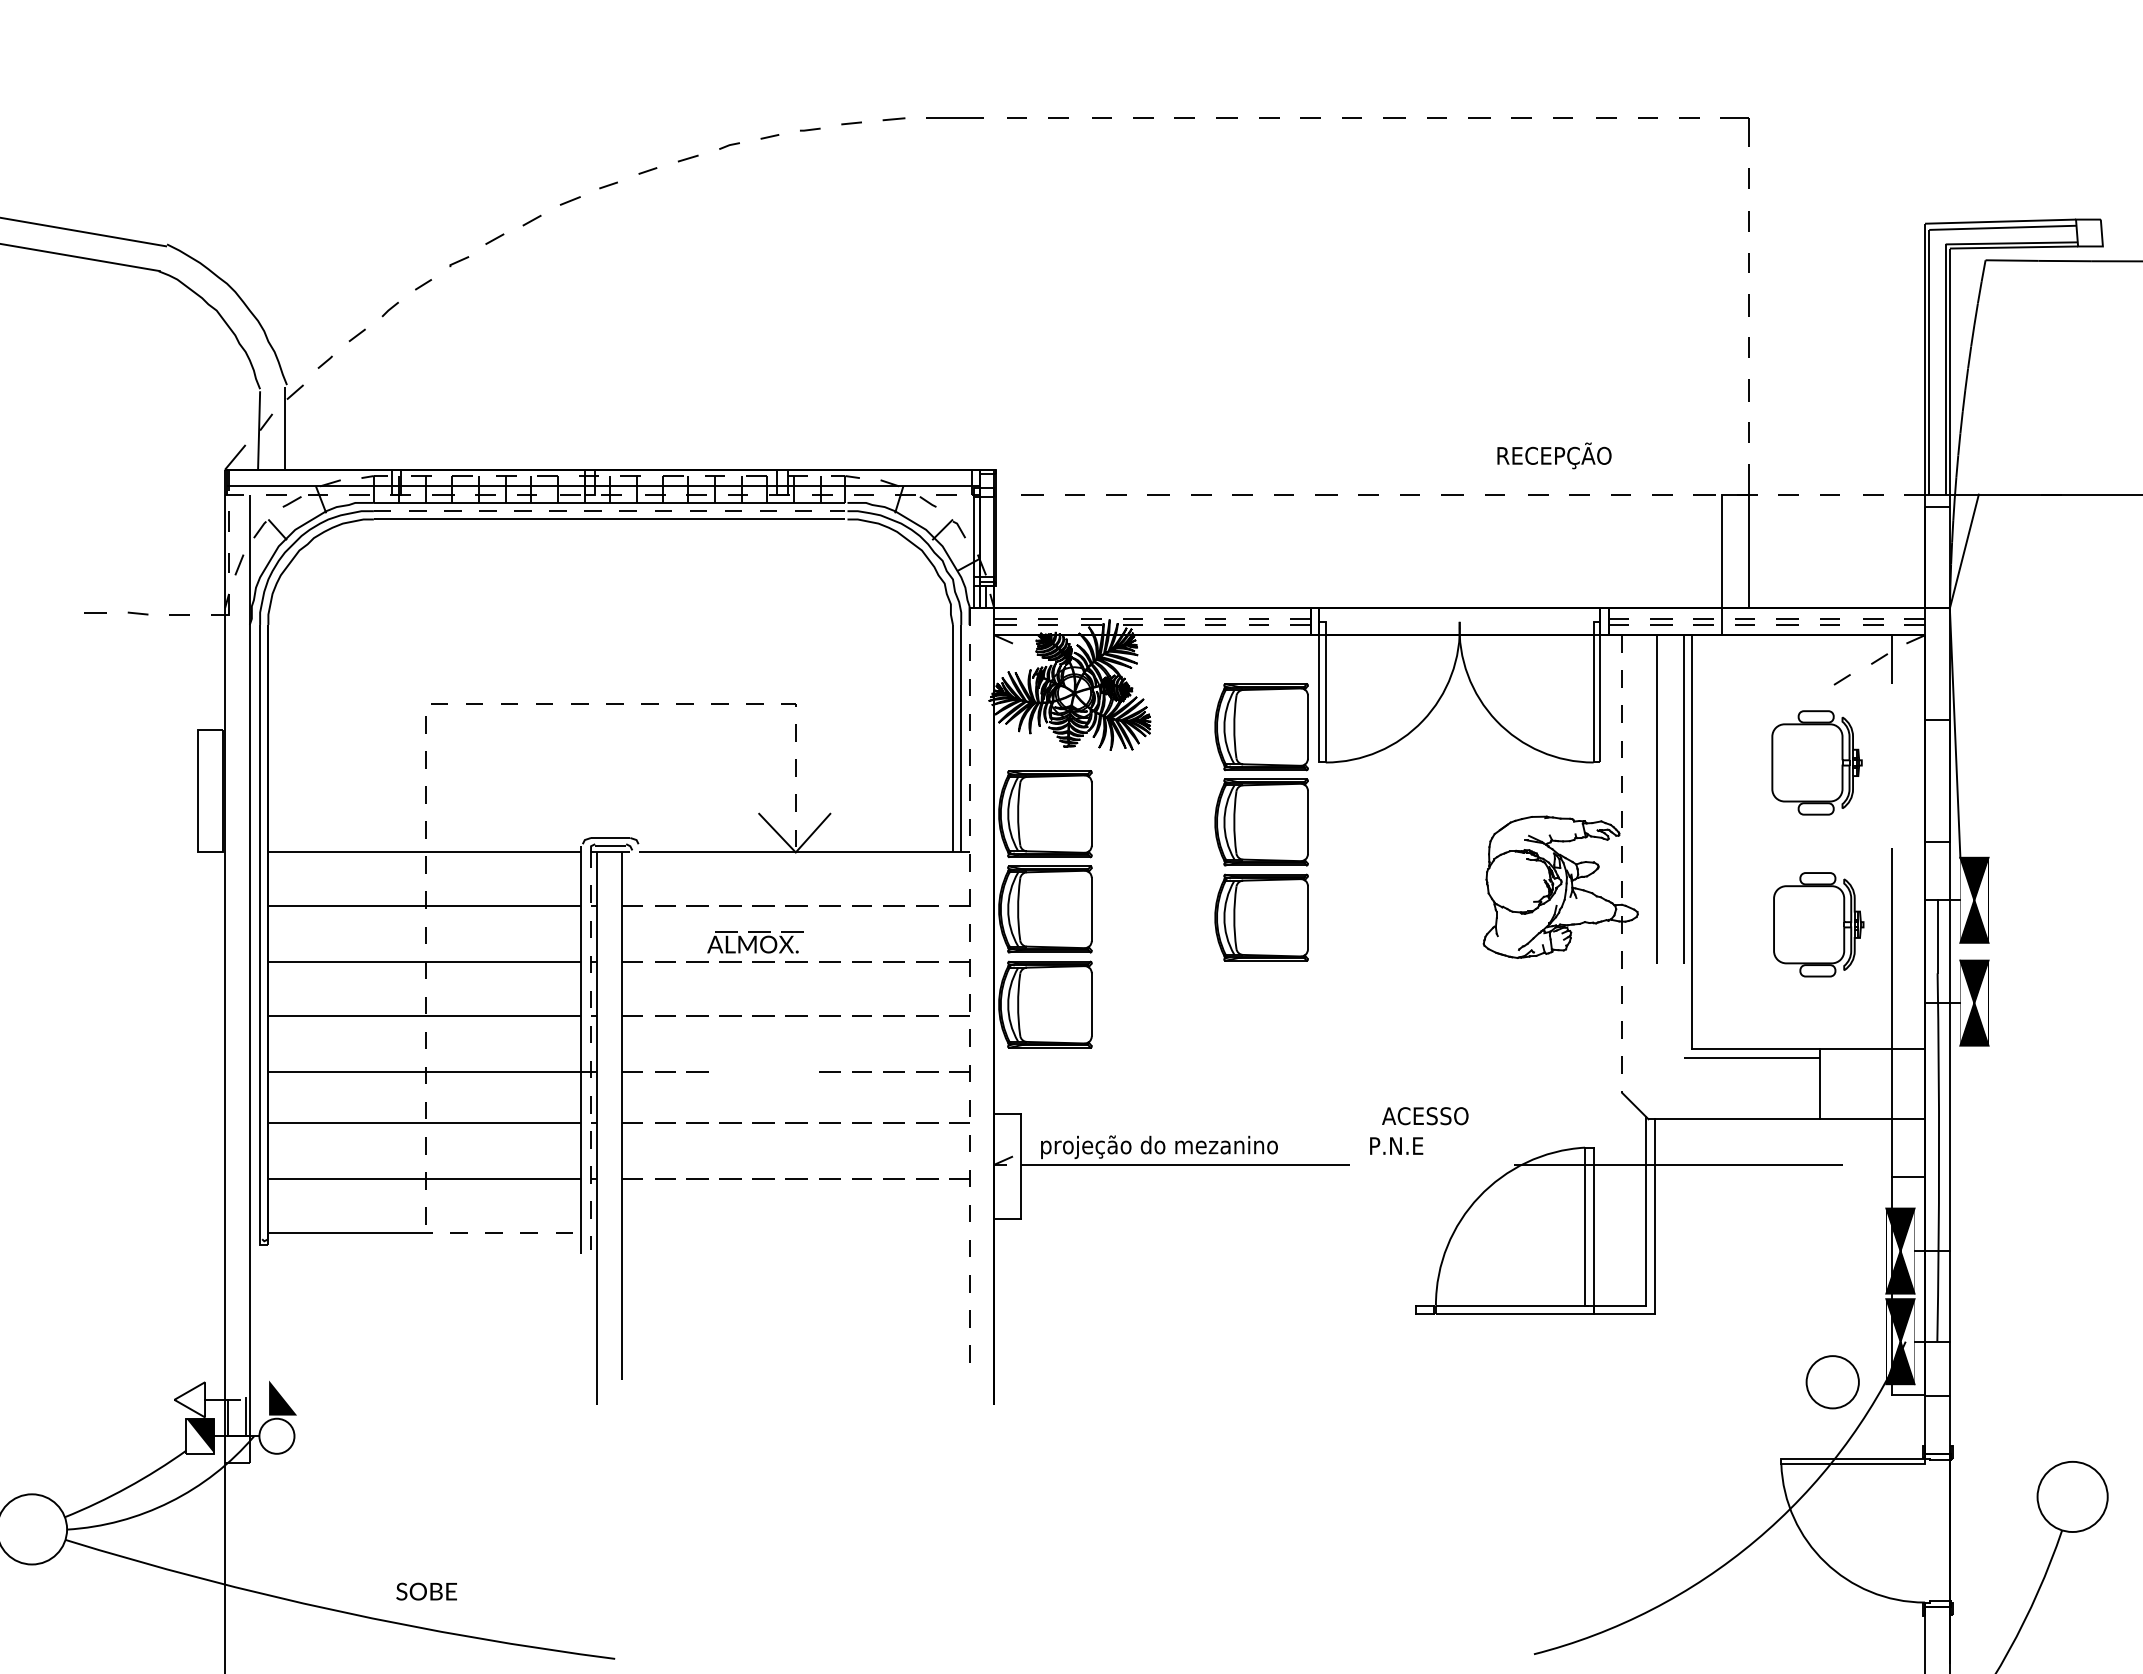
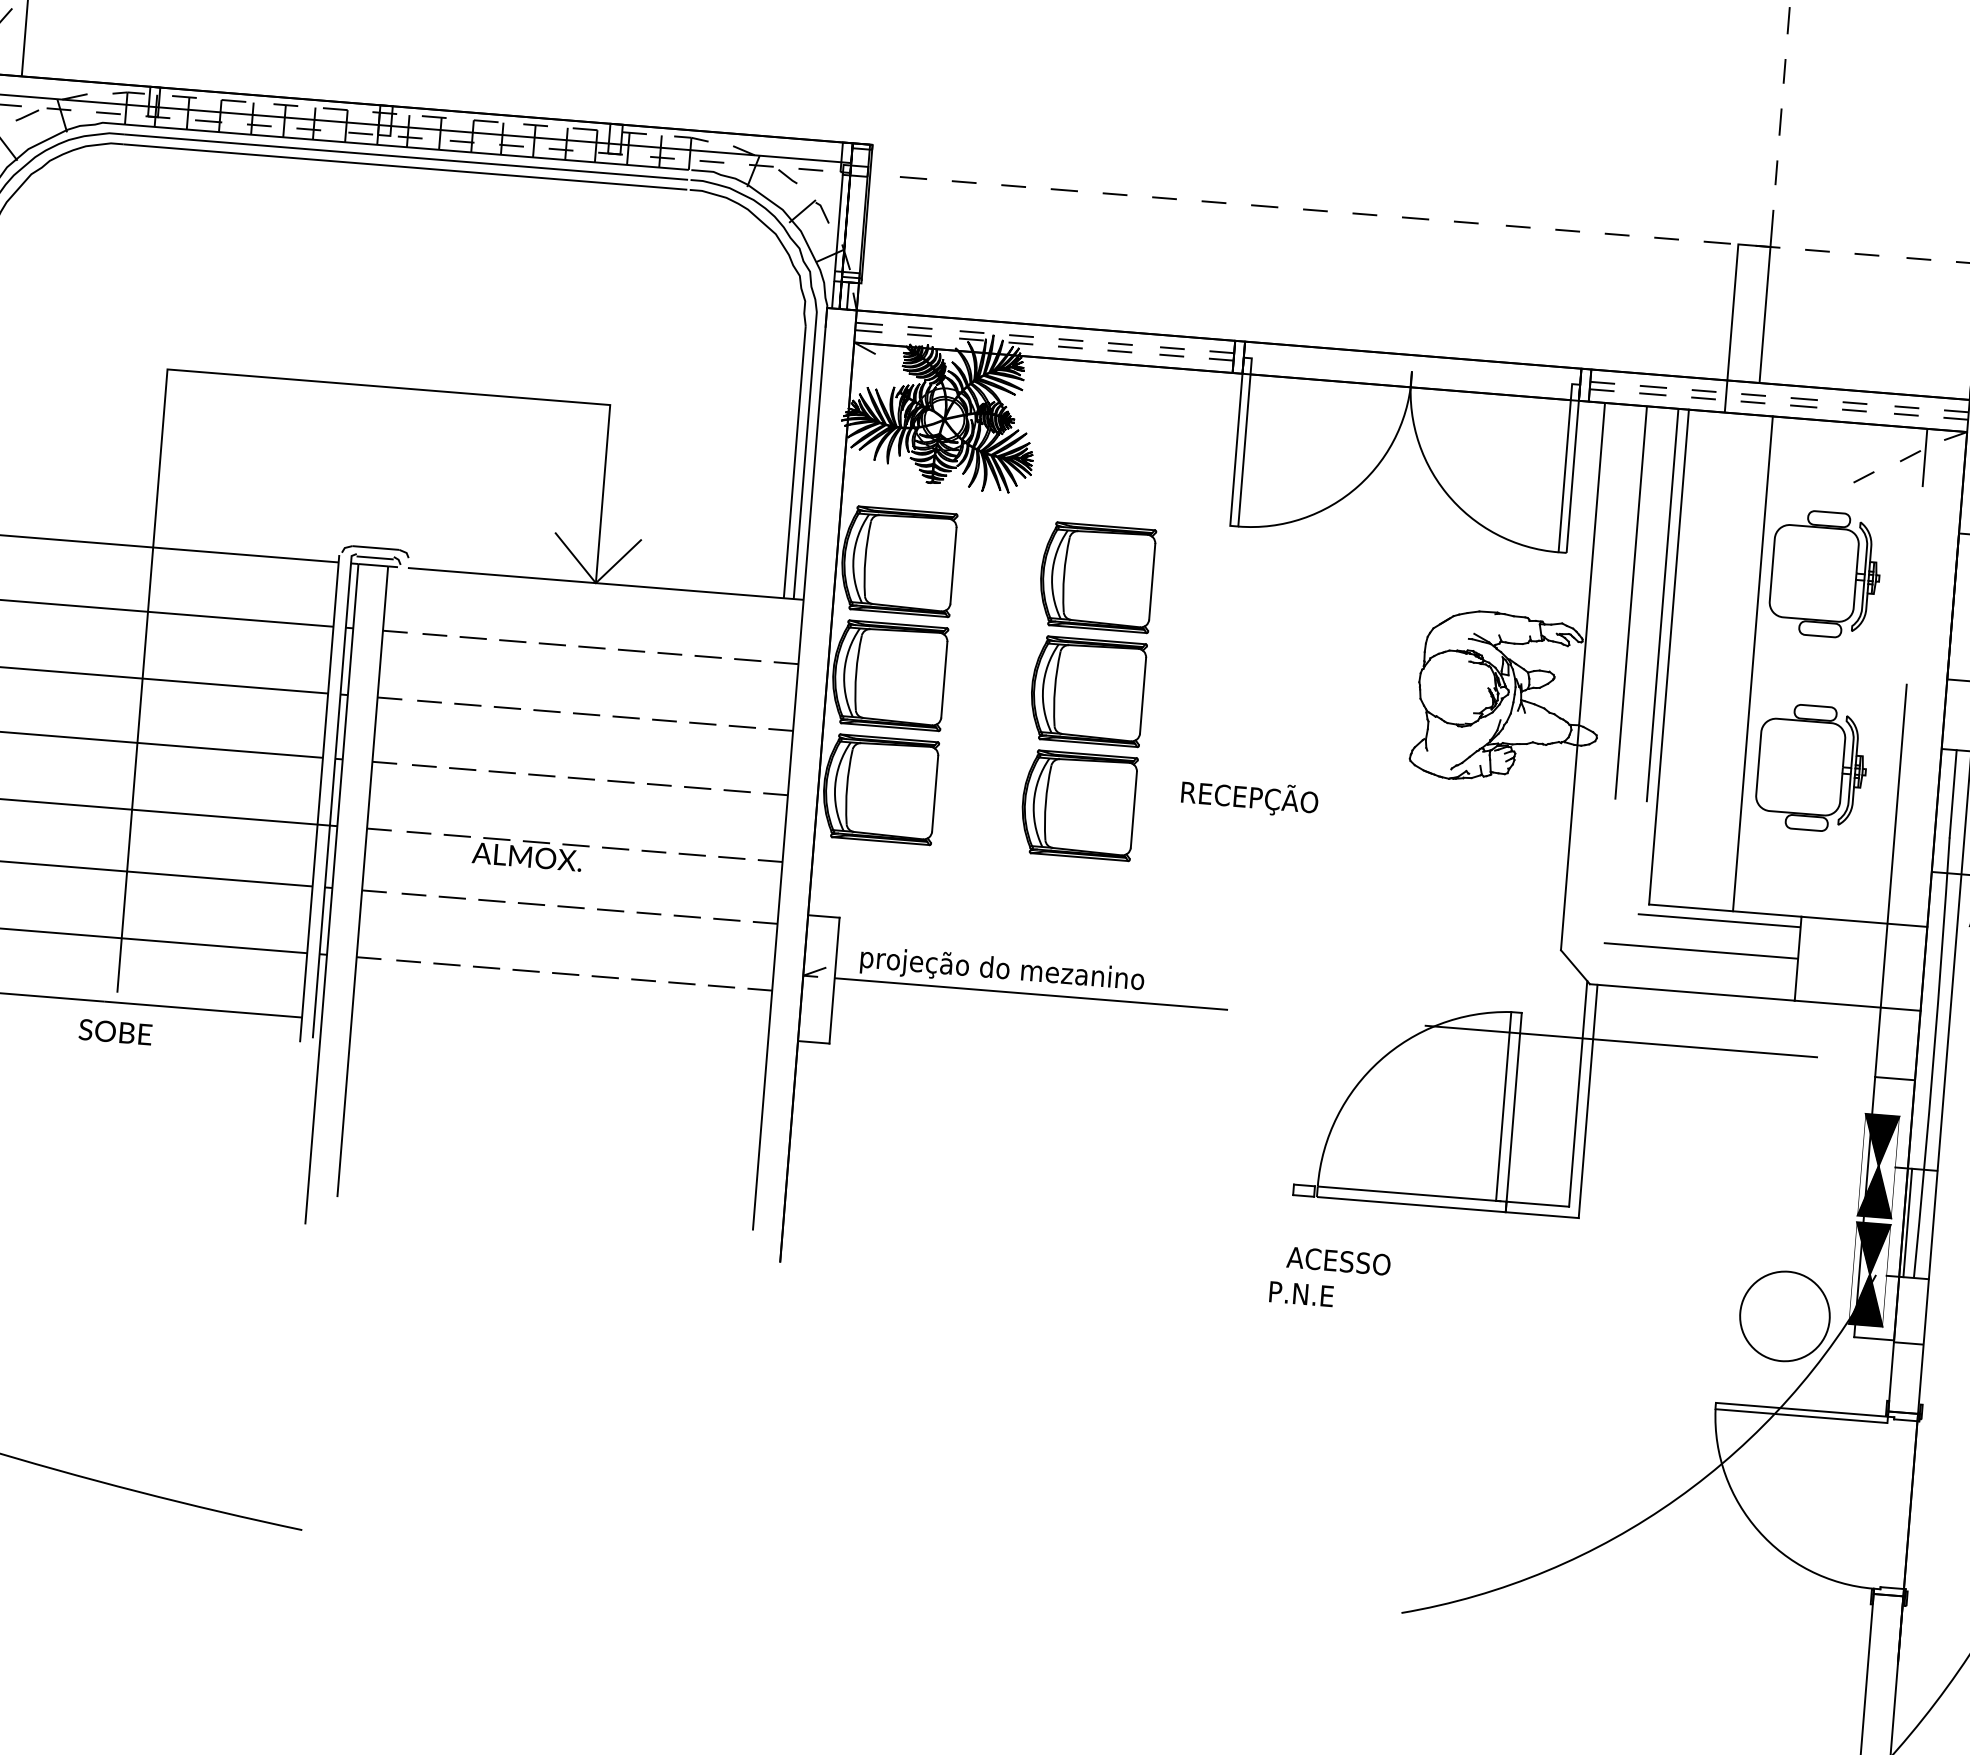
text: (1554, 455) -> (1249, 797), moved
line: (609, 511) -> (405, 157), dashed -> solid
line: (425, 703) -> (167, 369), dashed -> solid
part: (1261, 822) -> (1087, 691), moved
line: (1762, 842) -> (1752, 664), added
line: (1622, 864) -> (1583, 677), dashed -> solid
part: (755, 942) -> (530, 854), moved
line: (969, 994) -> (789, 769), dashed -> solid
line: (591, 1049) -> (332, 799), dashed -> solid
line: (1738, 1084) -> (1700, 951), added
text: (1419, 1130) -> (1330, 1277), moved
line: (497, 1233) -> (202, 1010), dashed -> solid
line: (1928, 1296) -> (1907, 1223), added
circle: (1832, 1381) -> (1784, 1315), size x1.43
text: (426, 1591) -> (115, 1031), moved

